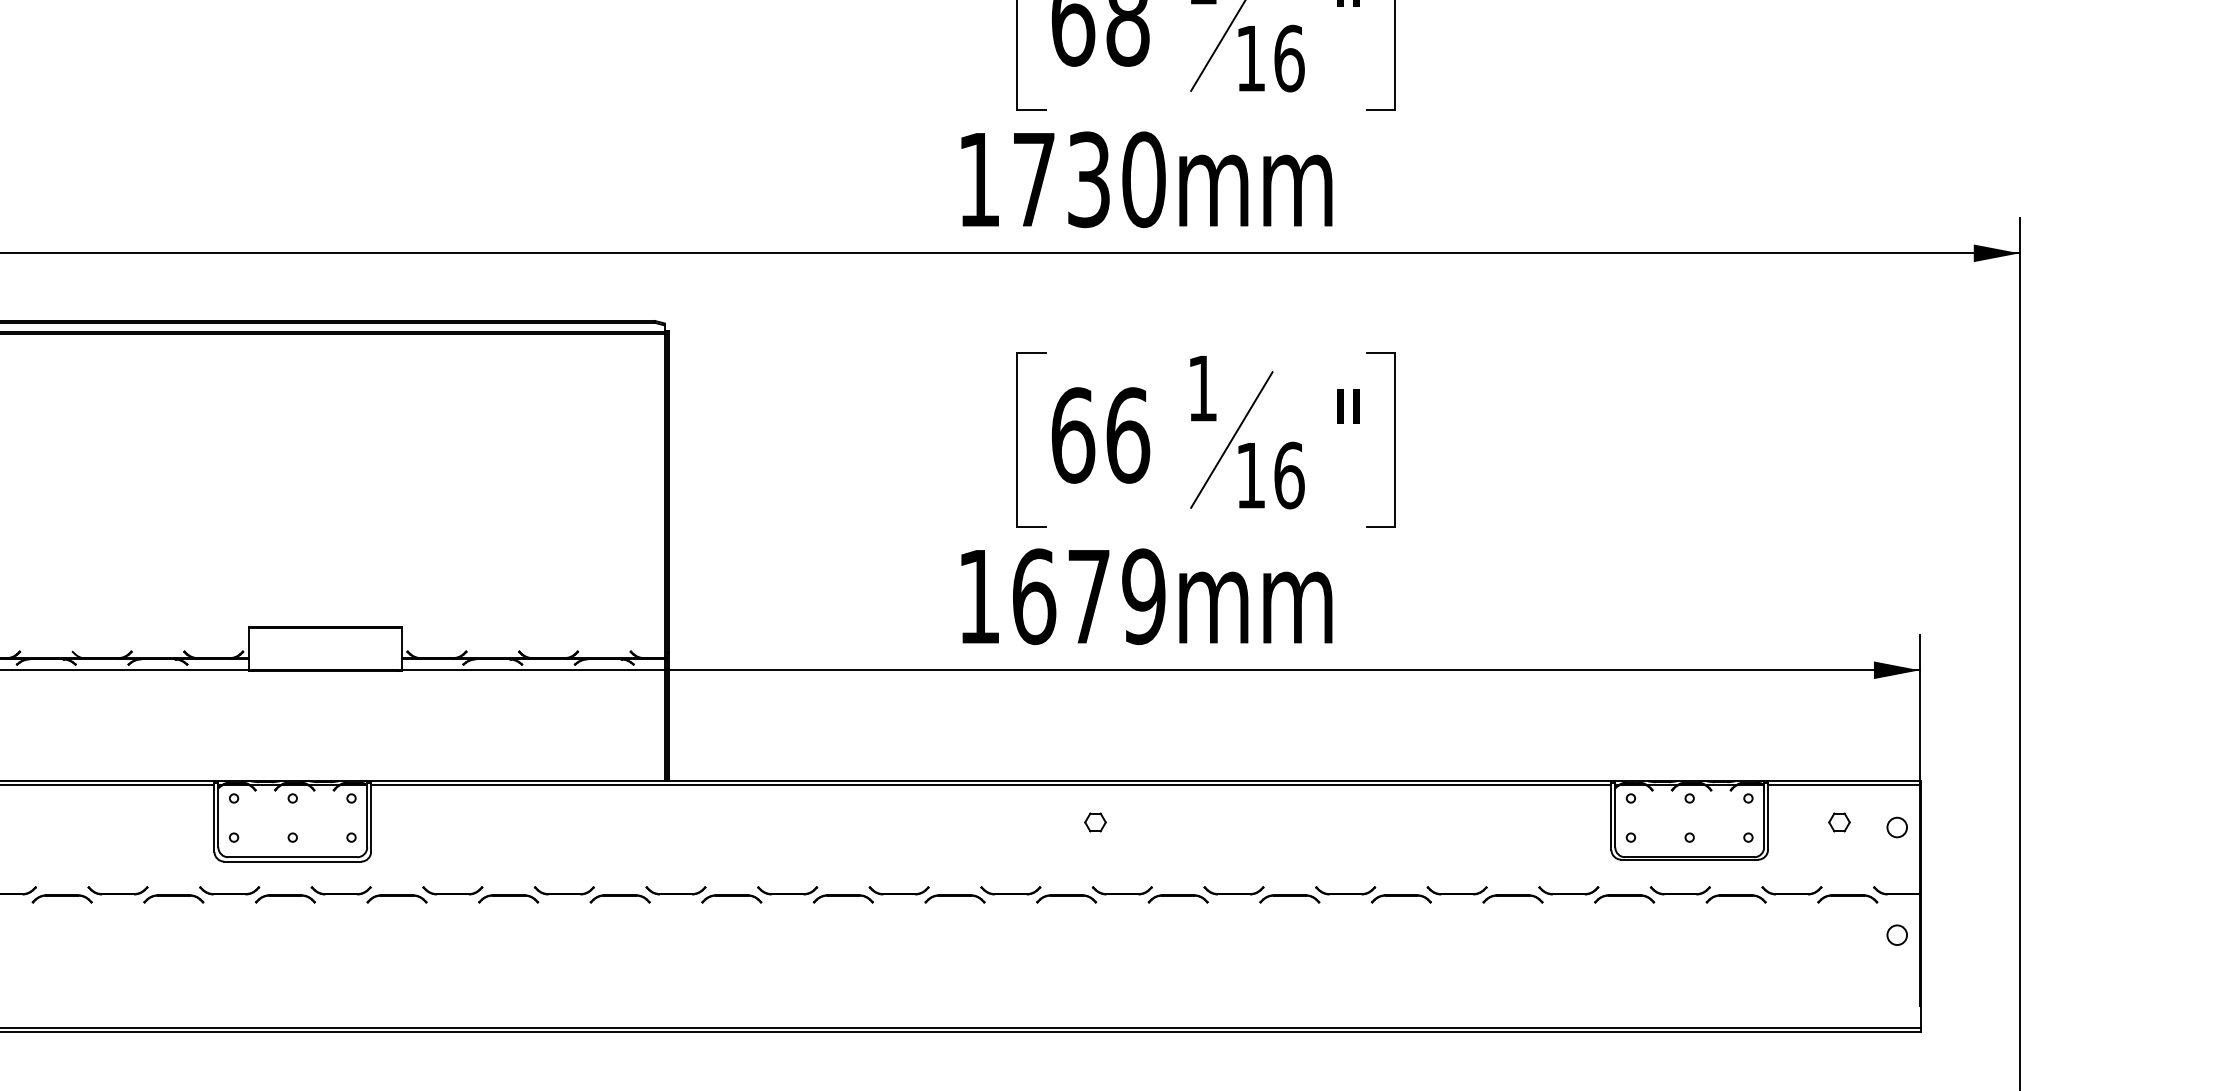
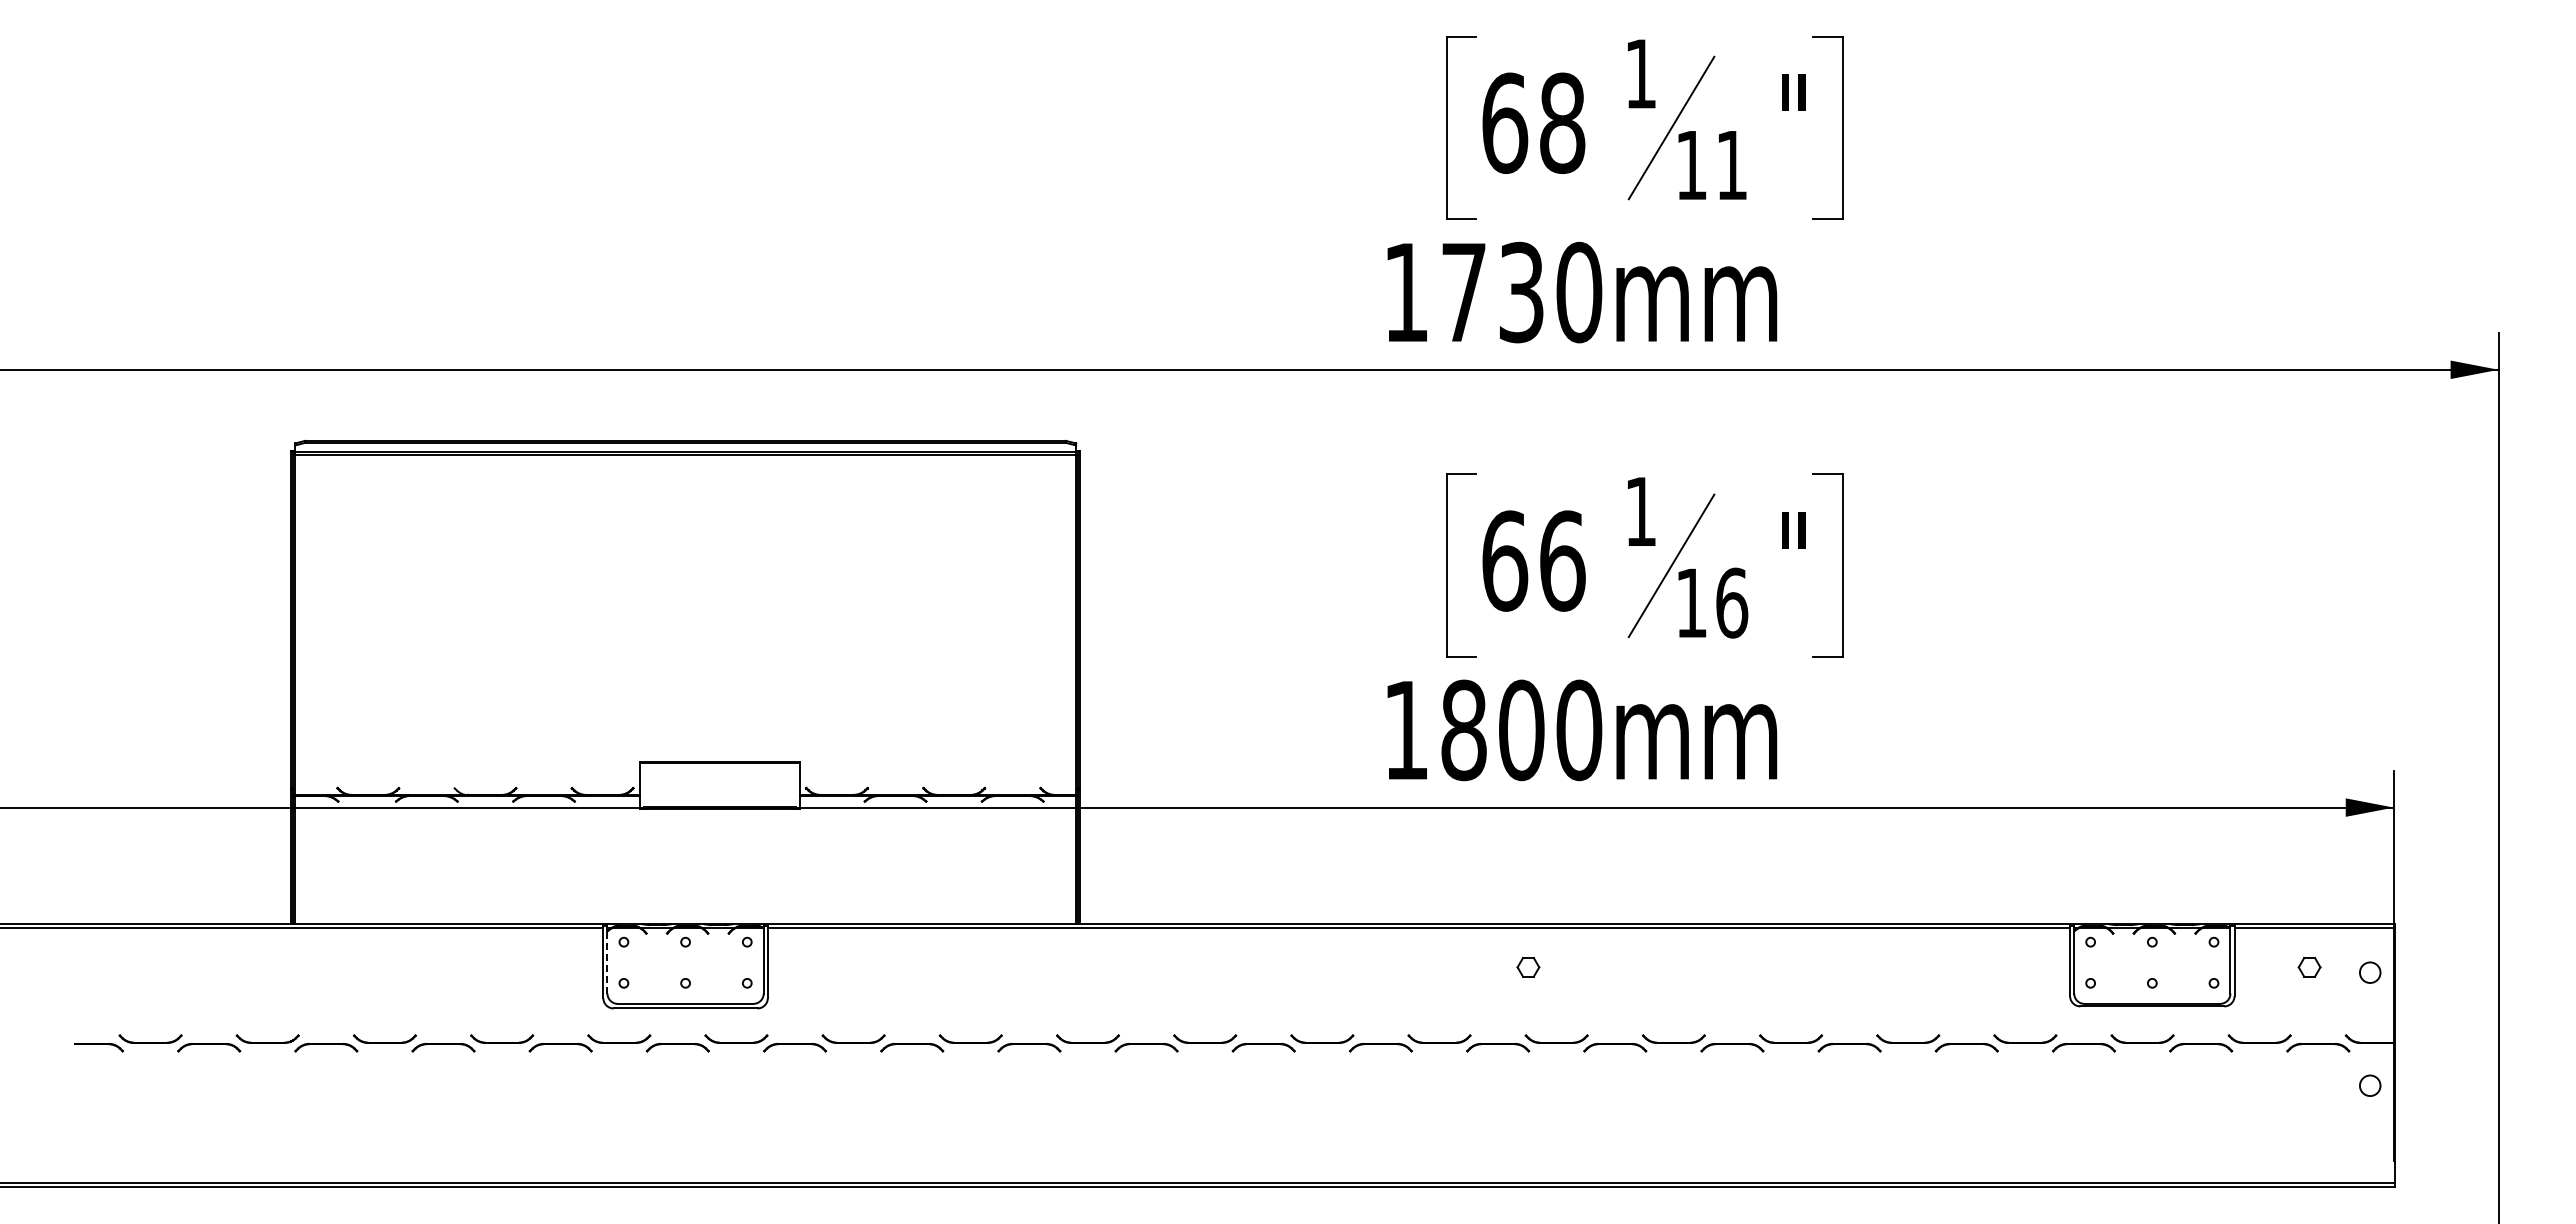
text: (1289, 57) -> (1732, 164), 16 -> 11
text: (1088, 596) -> (1521, 730), 1679mm -> 1800mm
line: (218, 817) -> (607, 962), solid -> dashed

